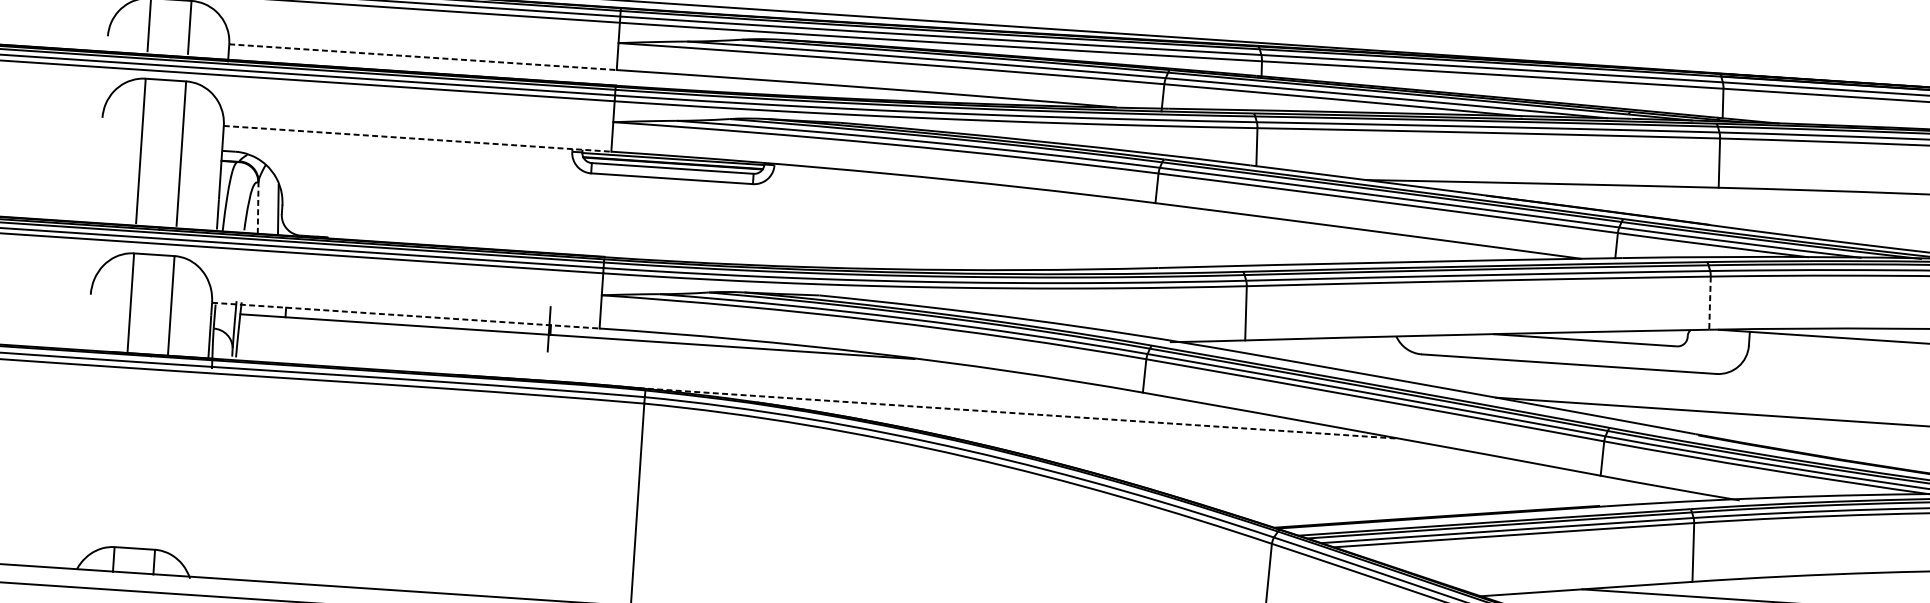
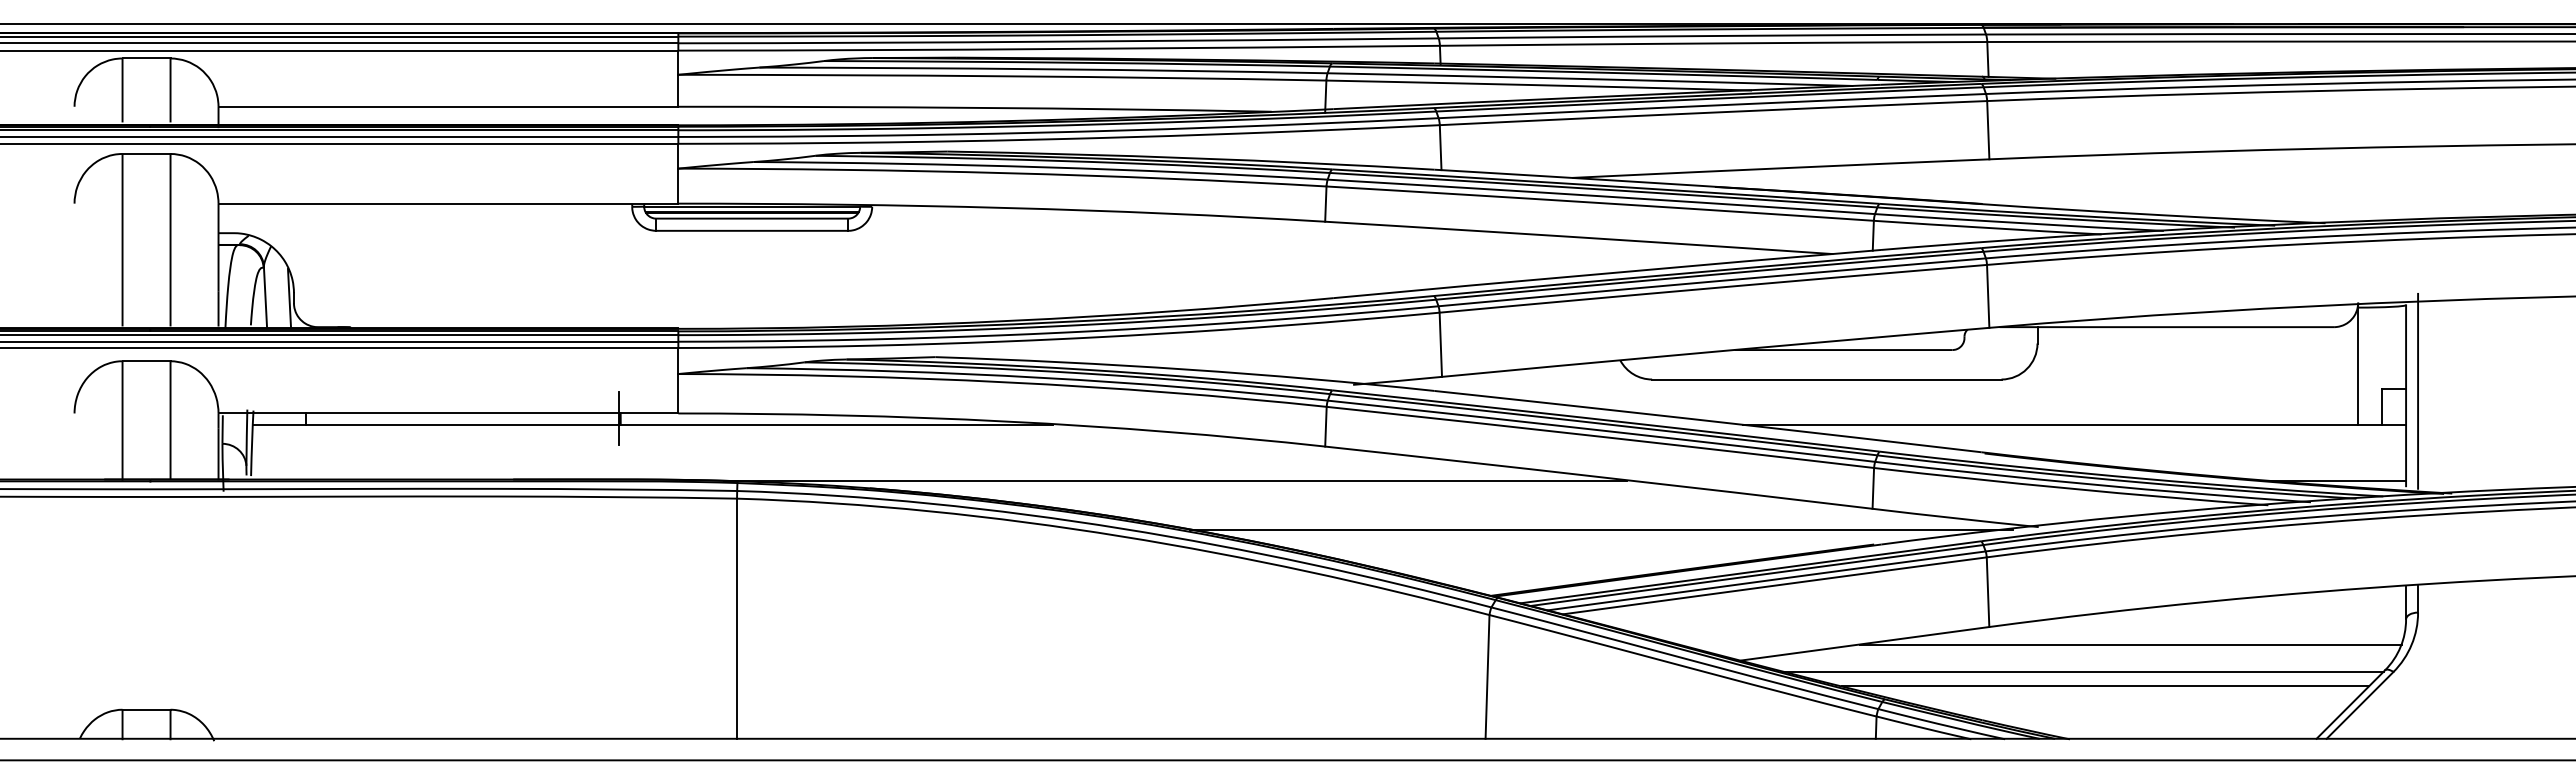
line: (423, 56) -> (448, 106), dashed -> solid
line: (417, 138) -> (448, 203), dashed -> solid
line: (258, 207) -> (265, 297), dashed -> solid
line: (1710, 303) -> (1988, 296), dashed -> solid
line: (405, 315) -> (448, 413), dashed -> solid
line: (1014, 412) -> (1175, 480), dashed -> solid
line: (1370, 477) -> (1600, 529), added

